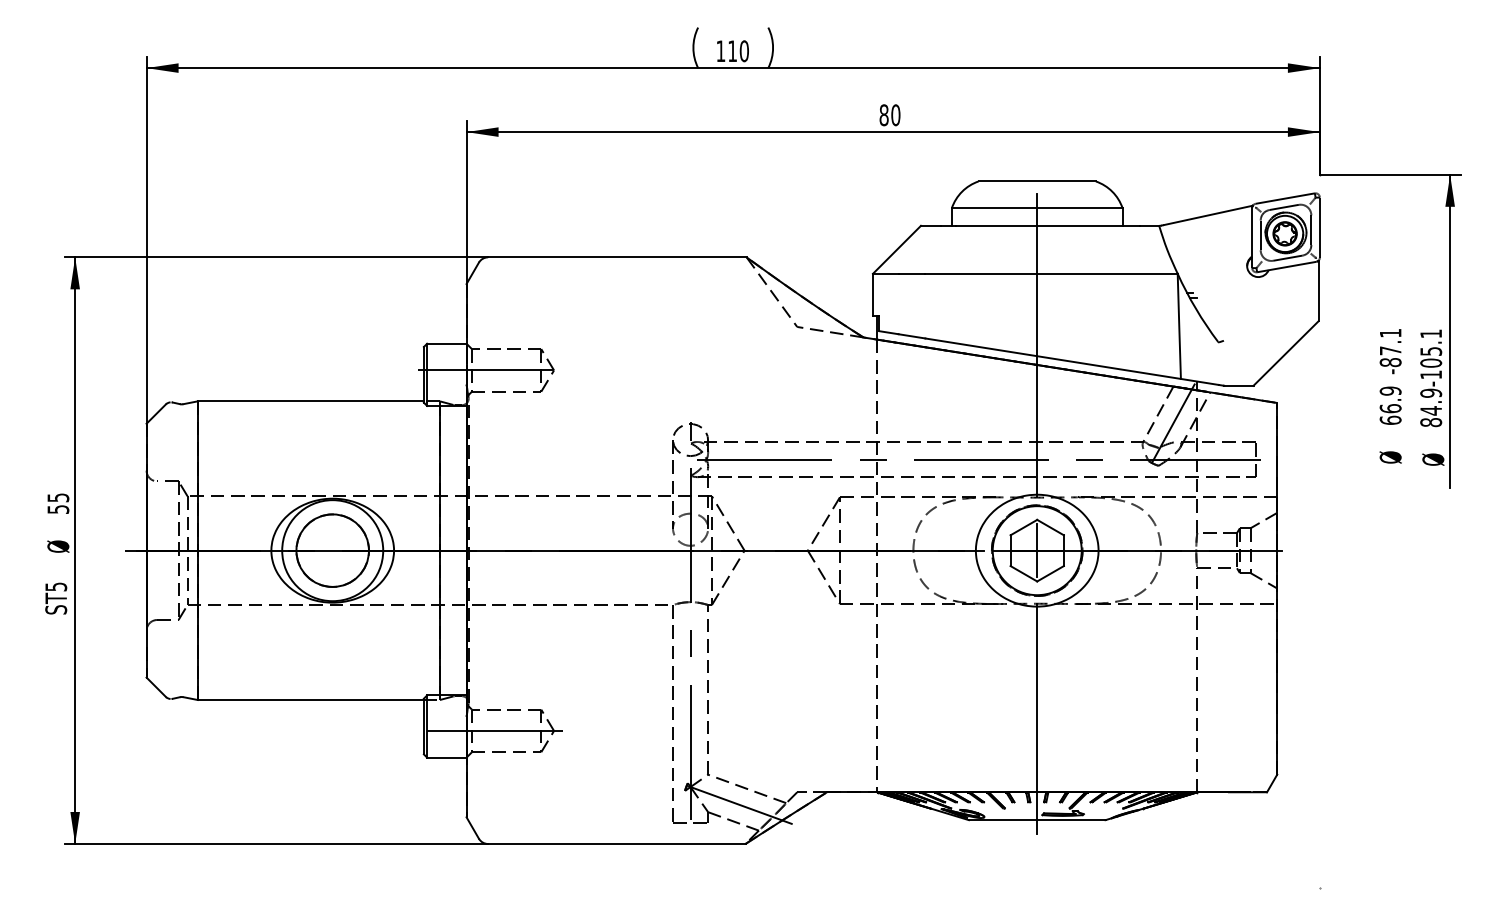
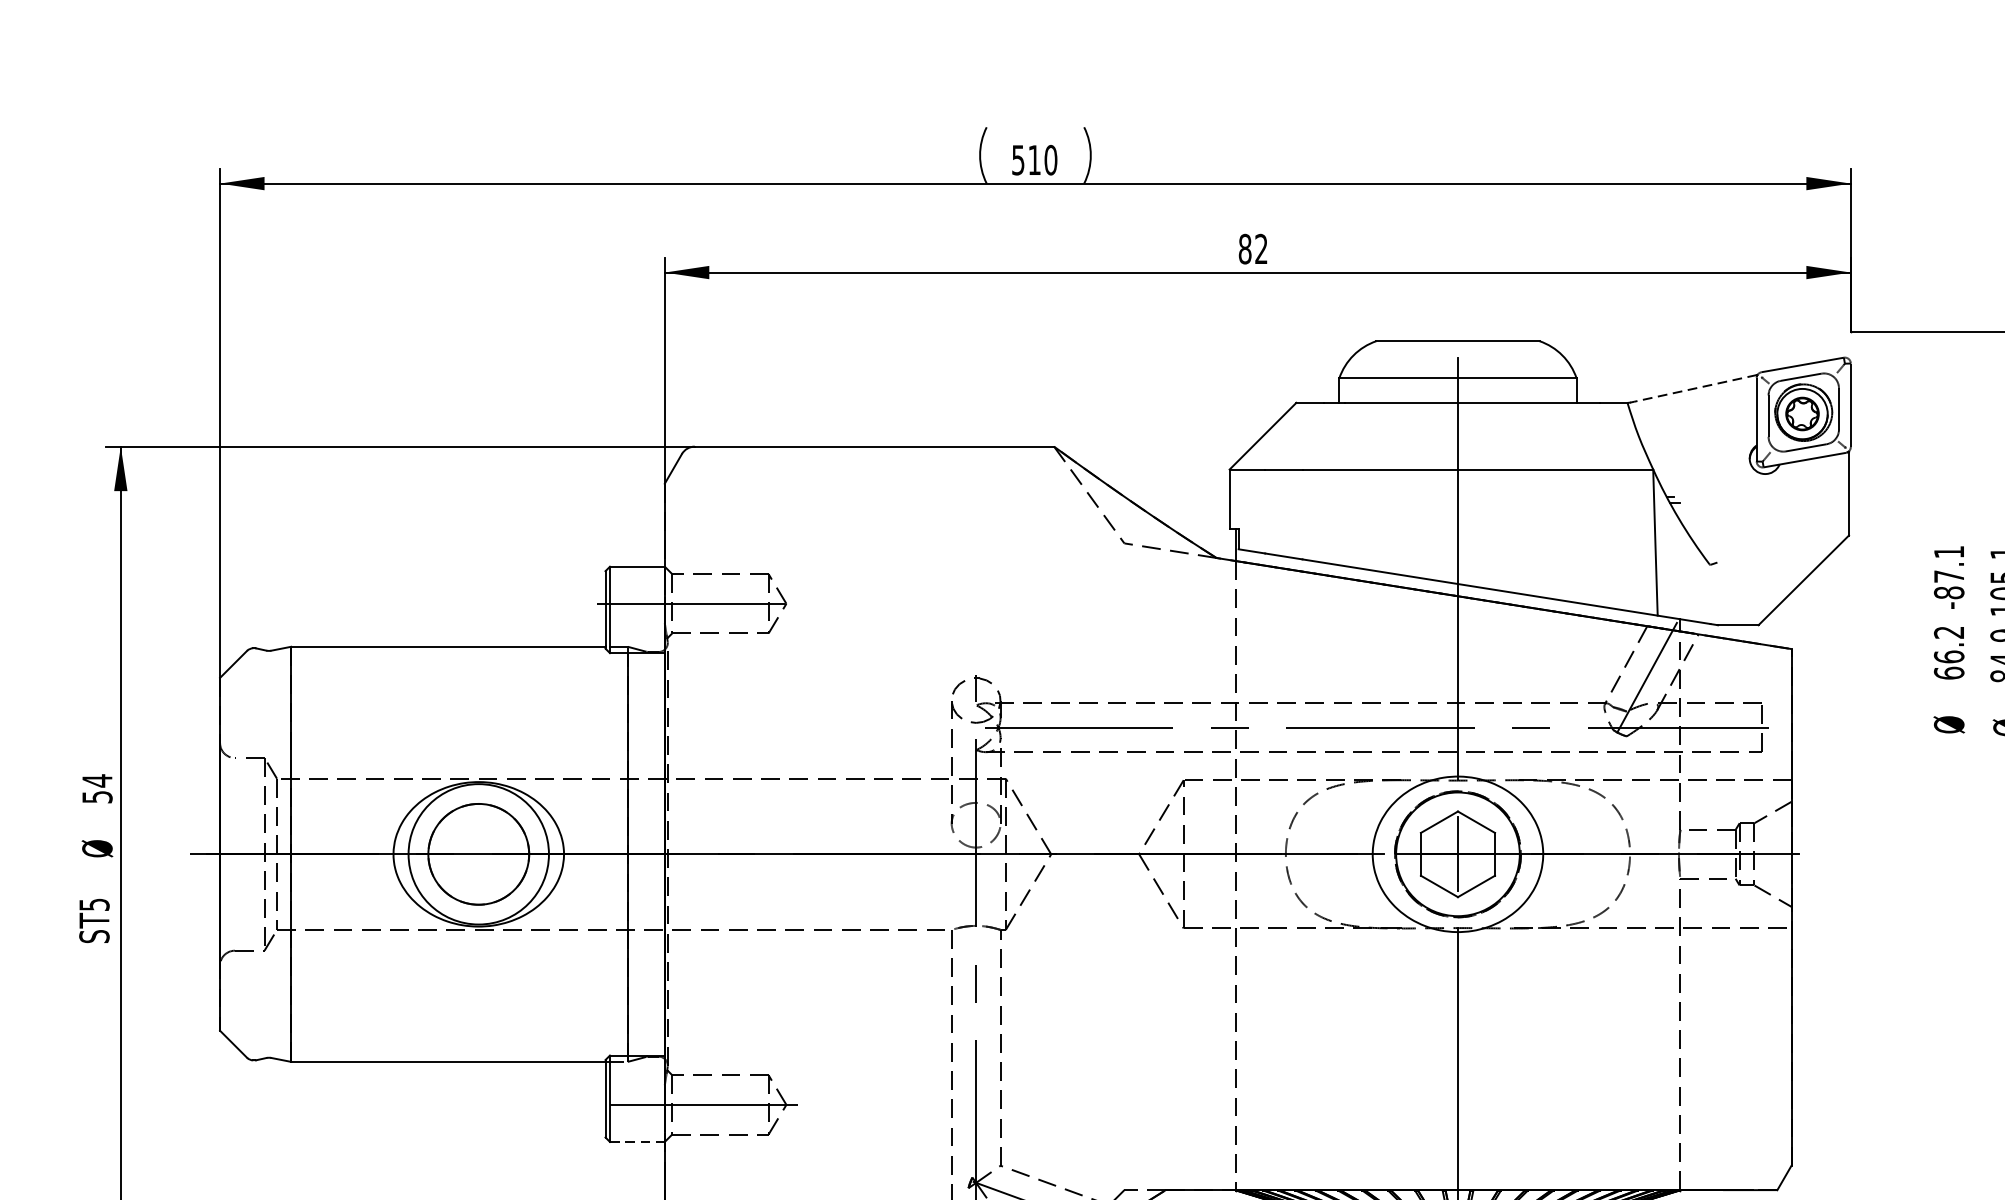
text: (720, 51) -> (1017, 160), 110 -> 510
text: (895, 115) -> (1260, 249), 80 -> 82
line: (1207, 215) -> (1694, 388), solid -> dashed
text: (1390, 390) -> (1948, 631), 66.9 -> 66.2
text: (58, 497) -> (97, 780), 55 -> 54
line: (446, 757) -> (636, 1141), solid -> dashed

